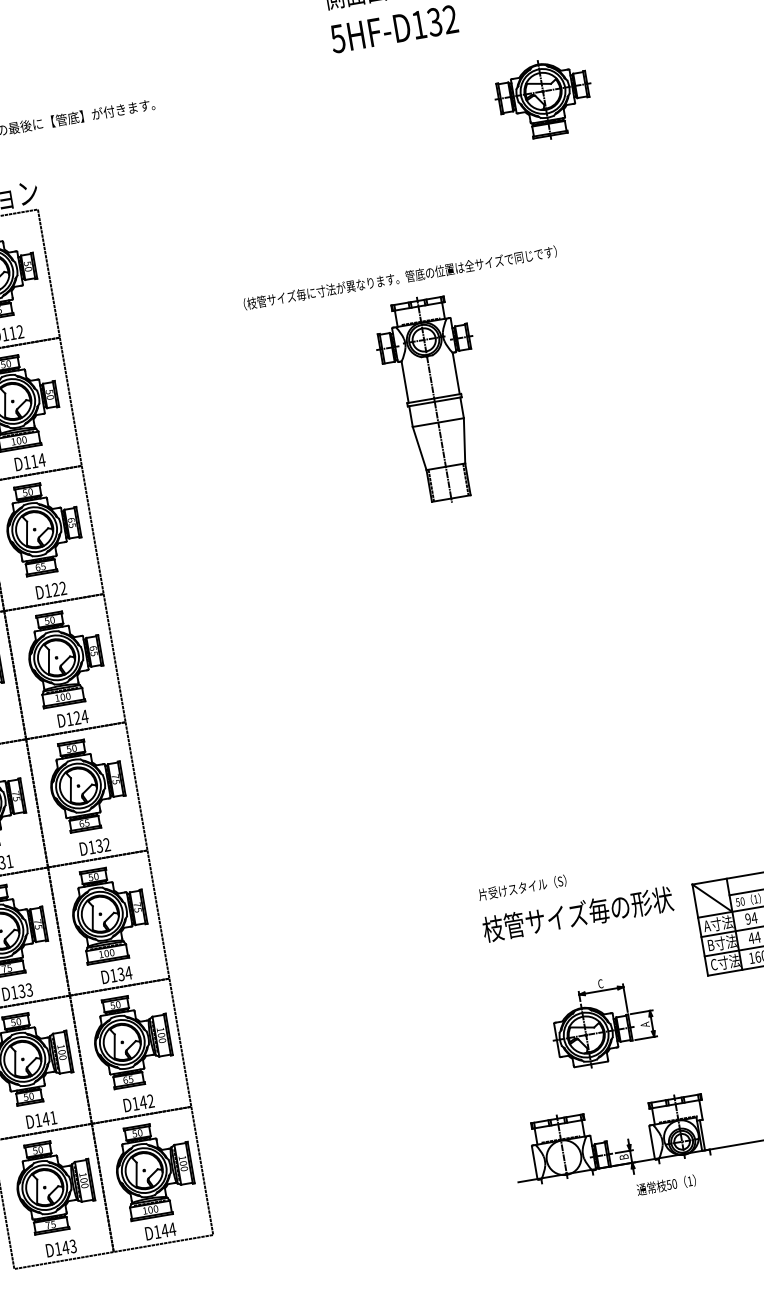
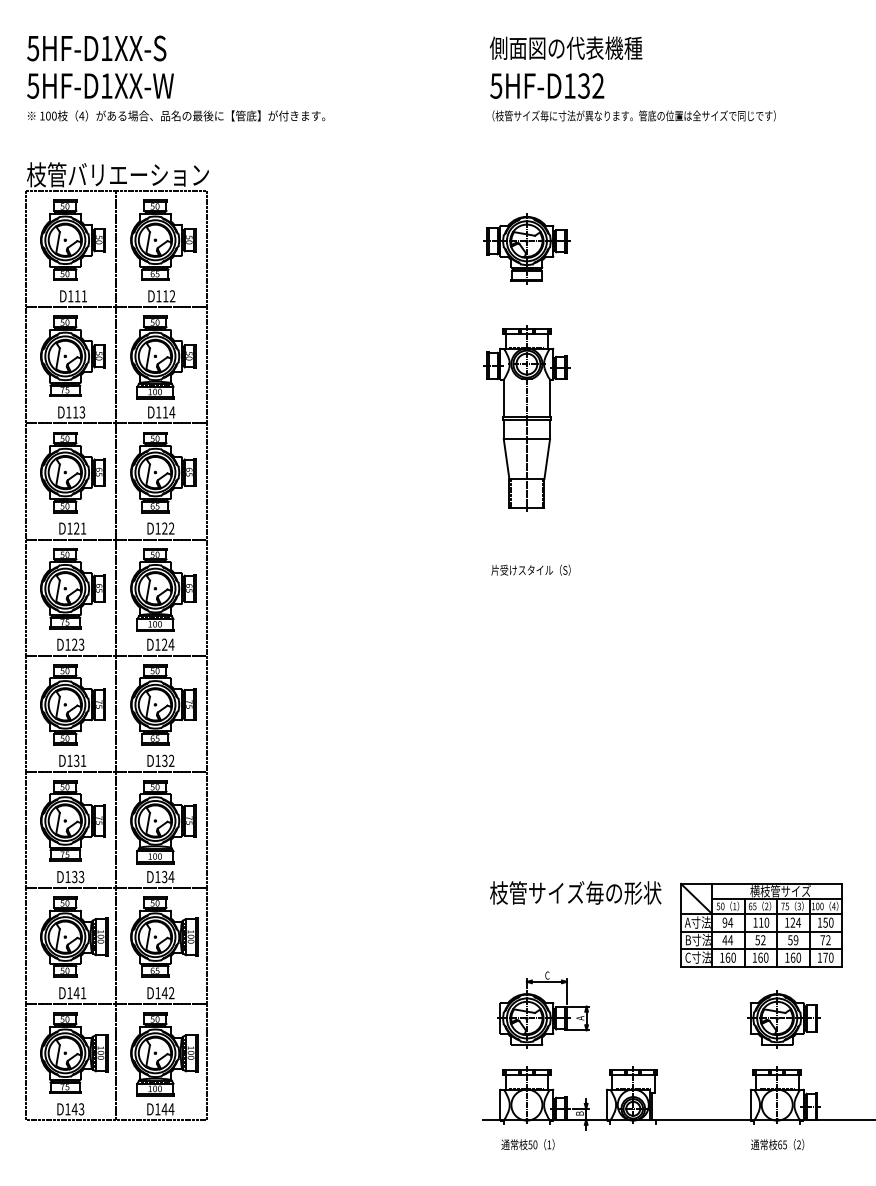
part: (543, 99) -> (526, 248), moved
text: (399, 277) -> (633, 115), moved
text: (521, 887) -> (530, 569), moved
part: (602, 1022) -> (543, 1009), moved
text: (665, 1185) -> (527, 1144), moved

